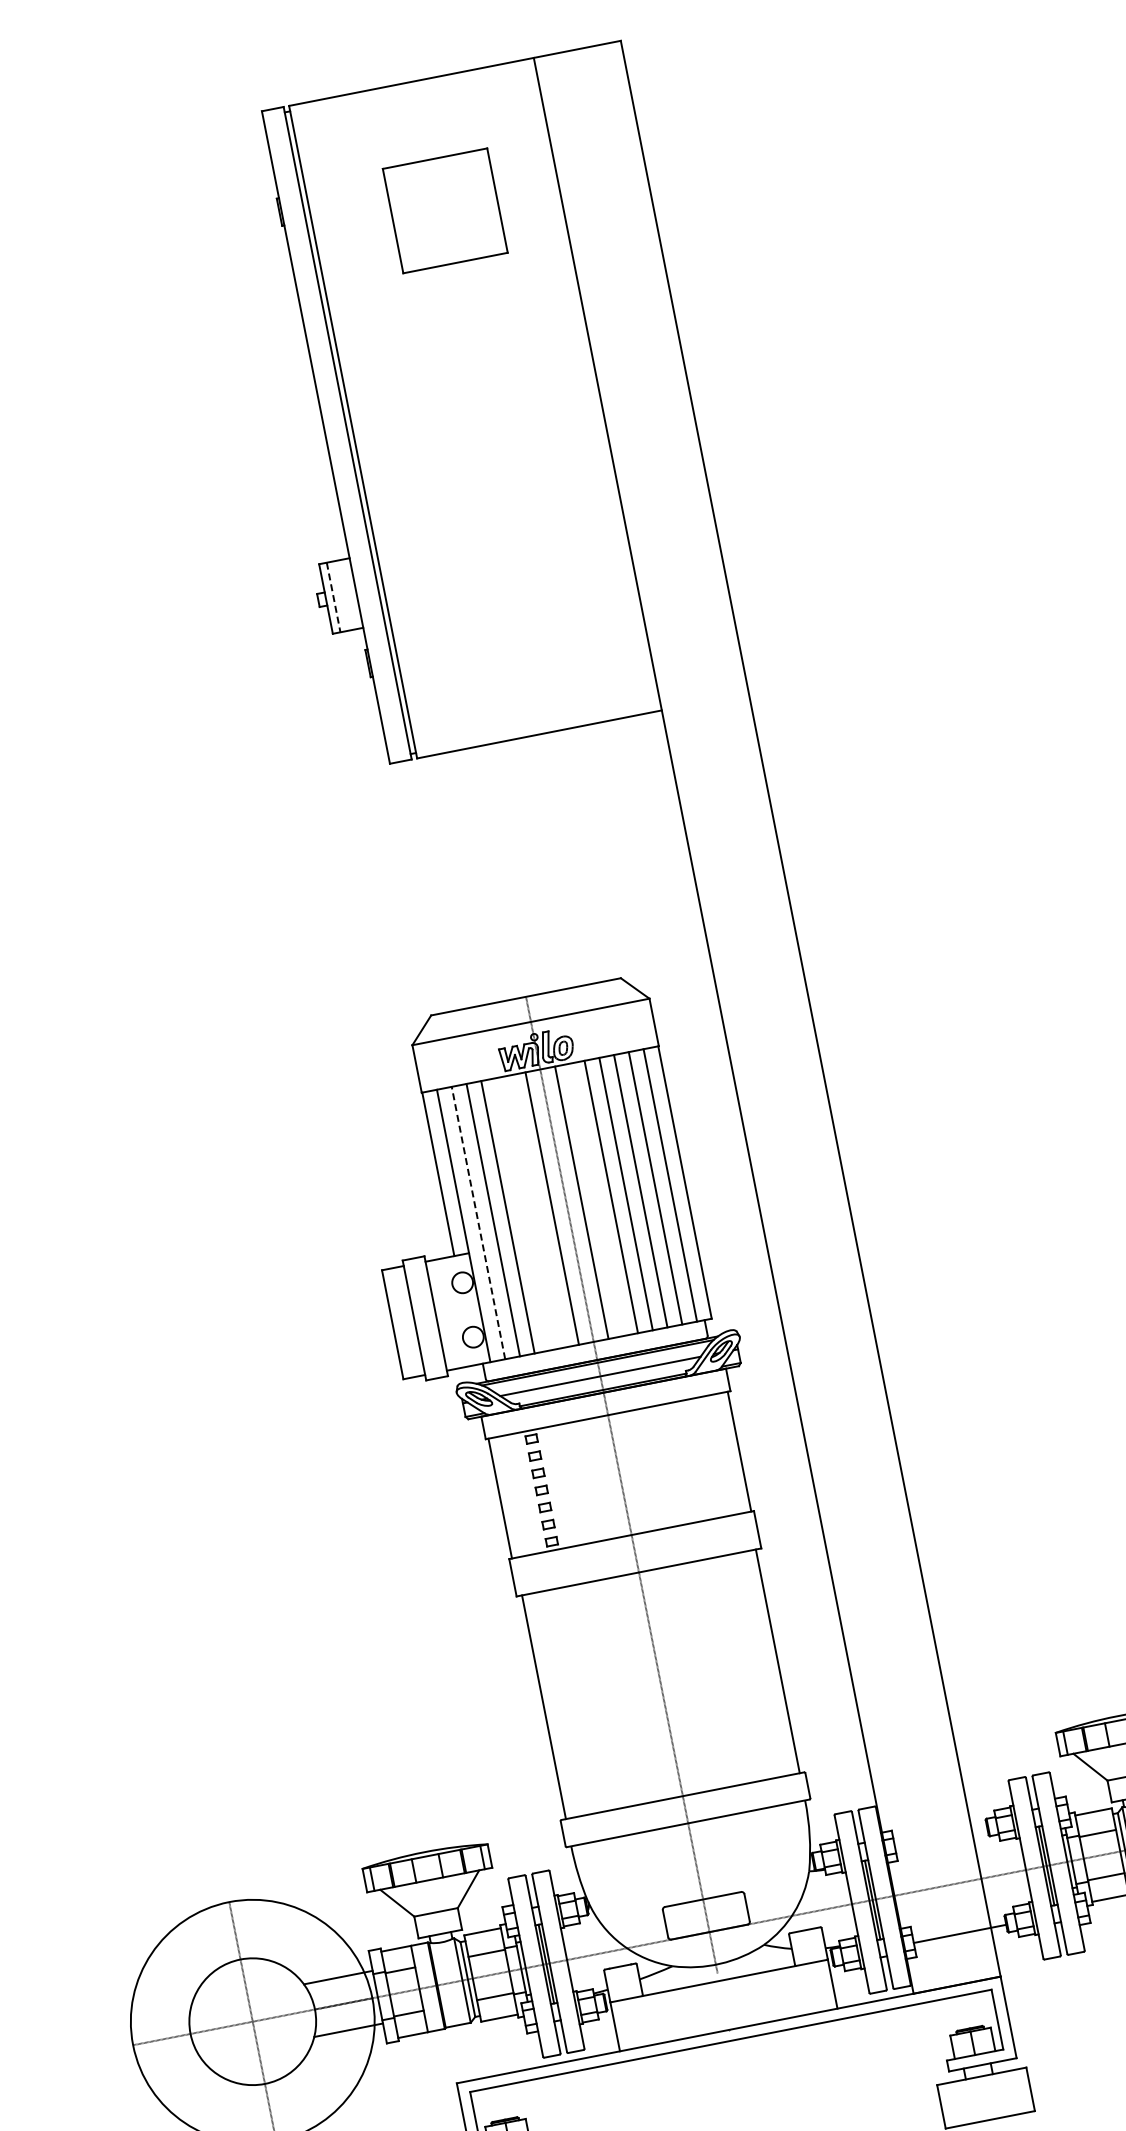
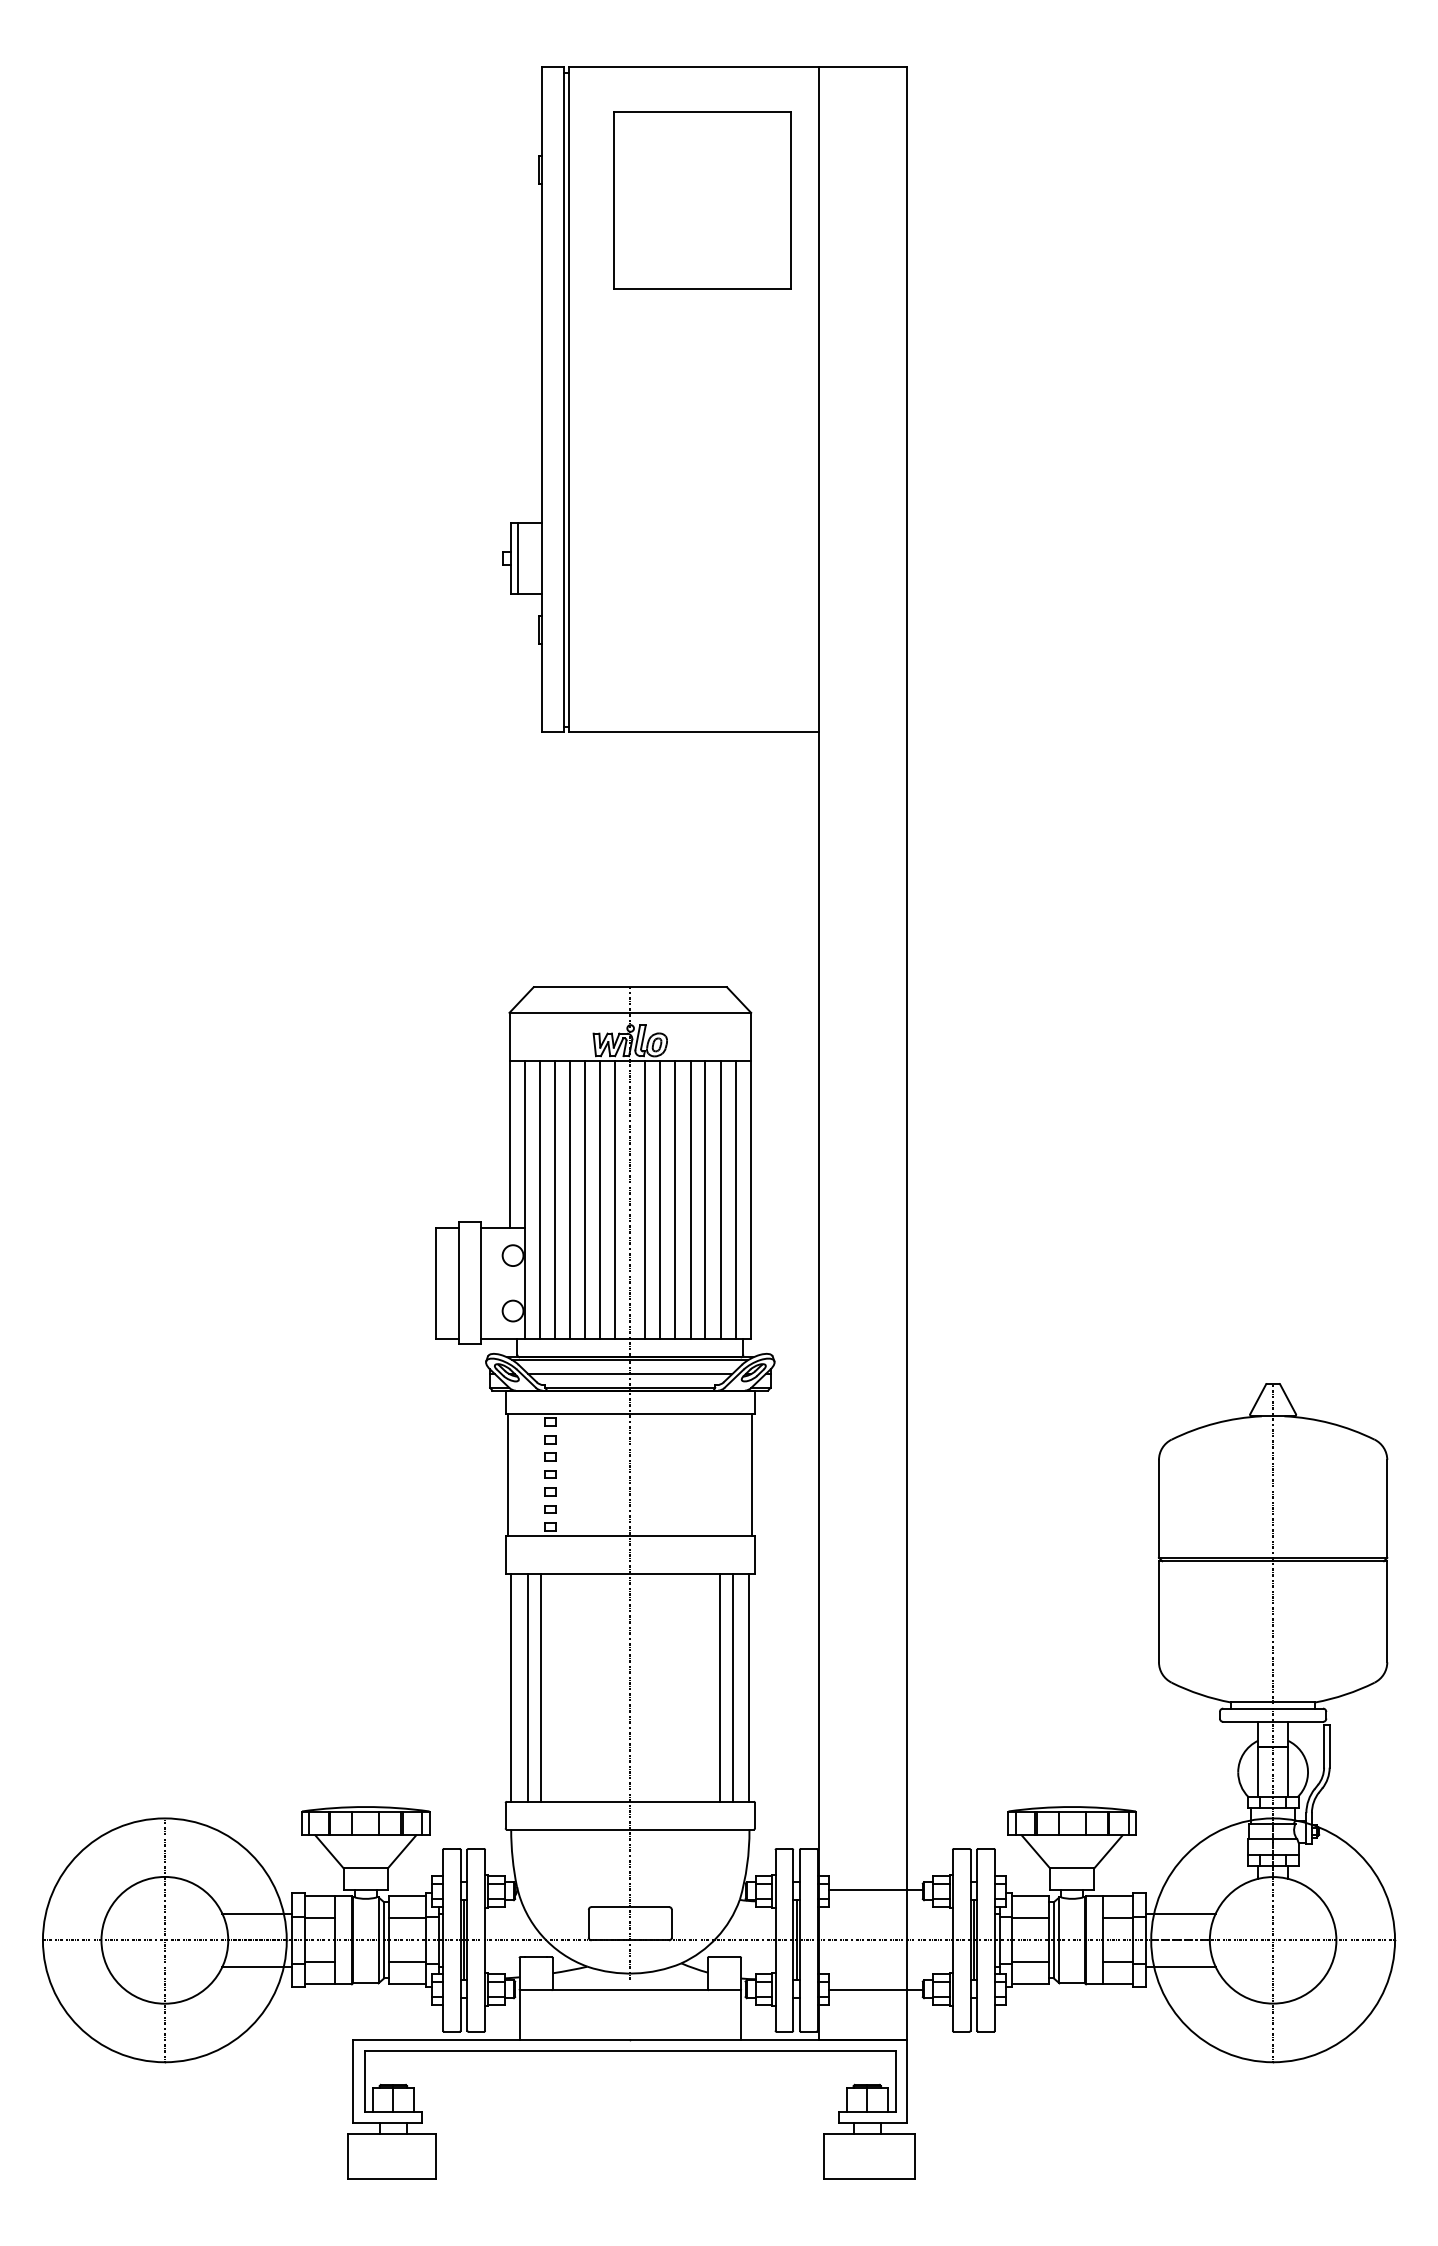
part: (445, 210) -> (702, 200), size x1.67
line: (333, 597) -> (518, 558), dashed -> solid
line: (596, 1199) -> (660, 1199), added
line: (537, 1210) -> (600, 1199), added
line: (522, 1213) -> (585, 1199), added
line: (478, 1223) -> (540, 1200), dashed -> solid
line: (761, 1664) -> (732, 1687), added
line: (748, 1666) -> (719, 1687), added
line: (573, 1701) -> (541, 1687), added
line: (559, 1703) -> (527, 1687), added
line: (940, 1836) -> (875, 1890), added

